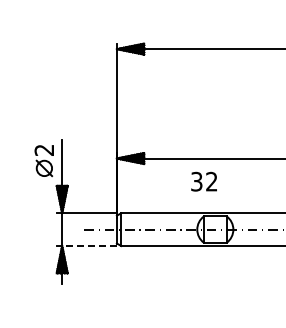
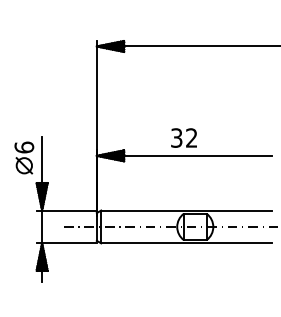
text: (44, 150) -> (24, 147), 2 -> 6
text: (203, 181) -> (183, 137), moved
line: (89, 246) -> (69, 243), dashed -> solid

